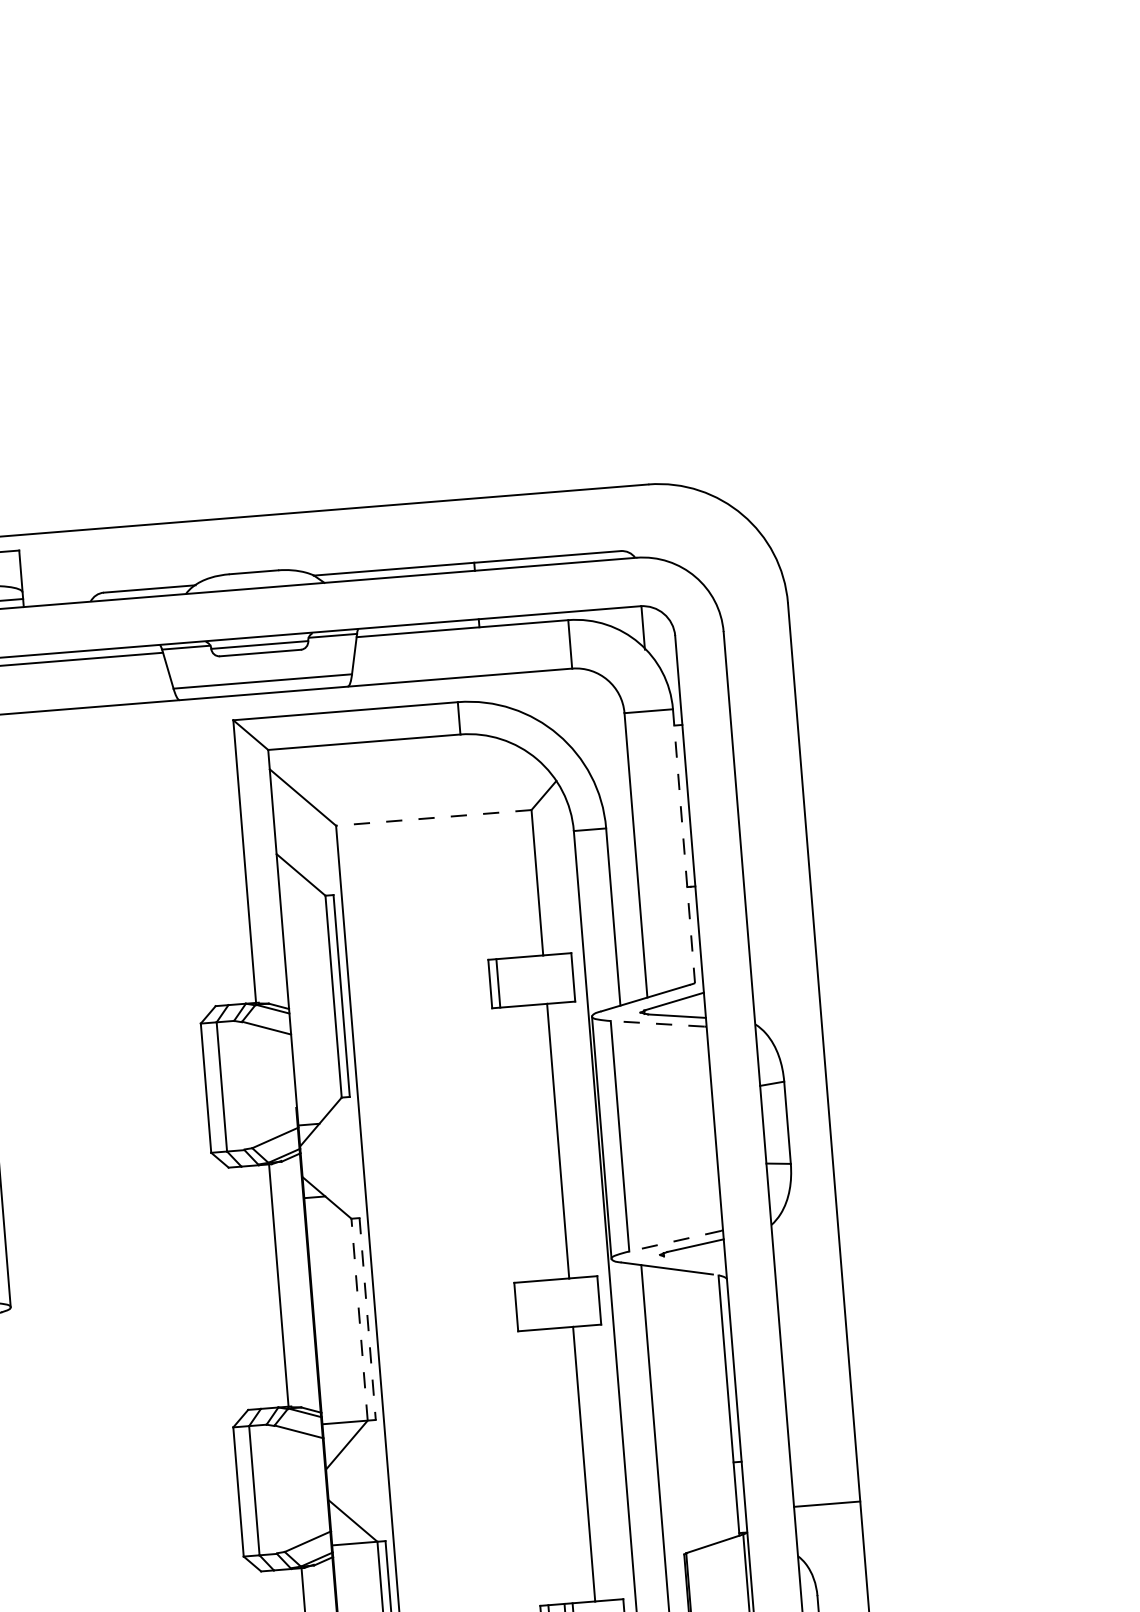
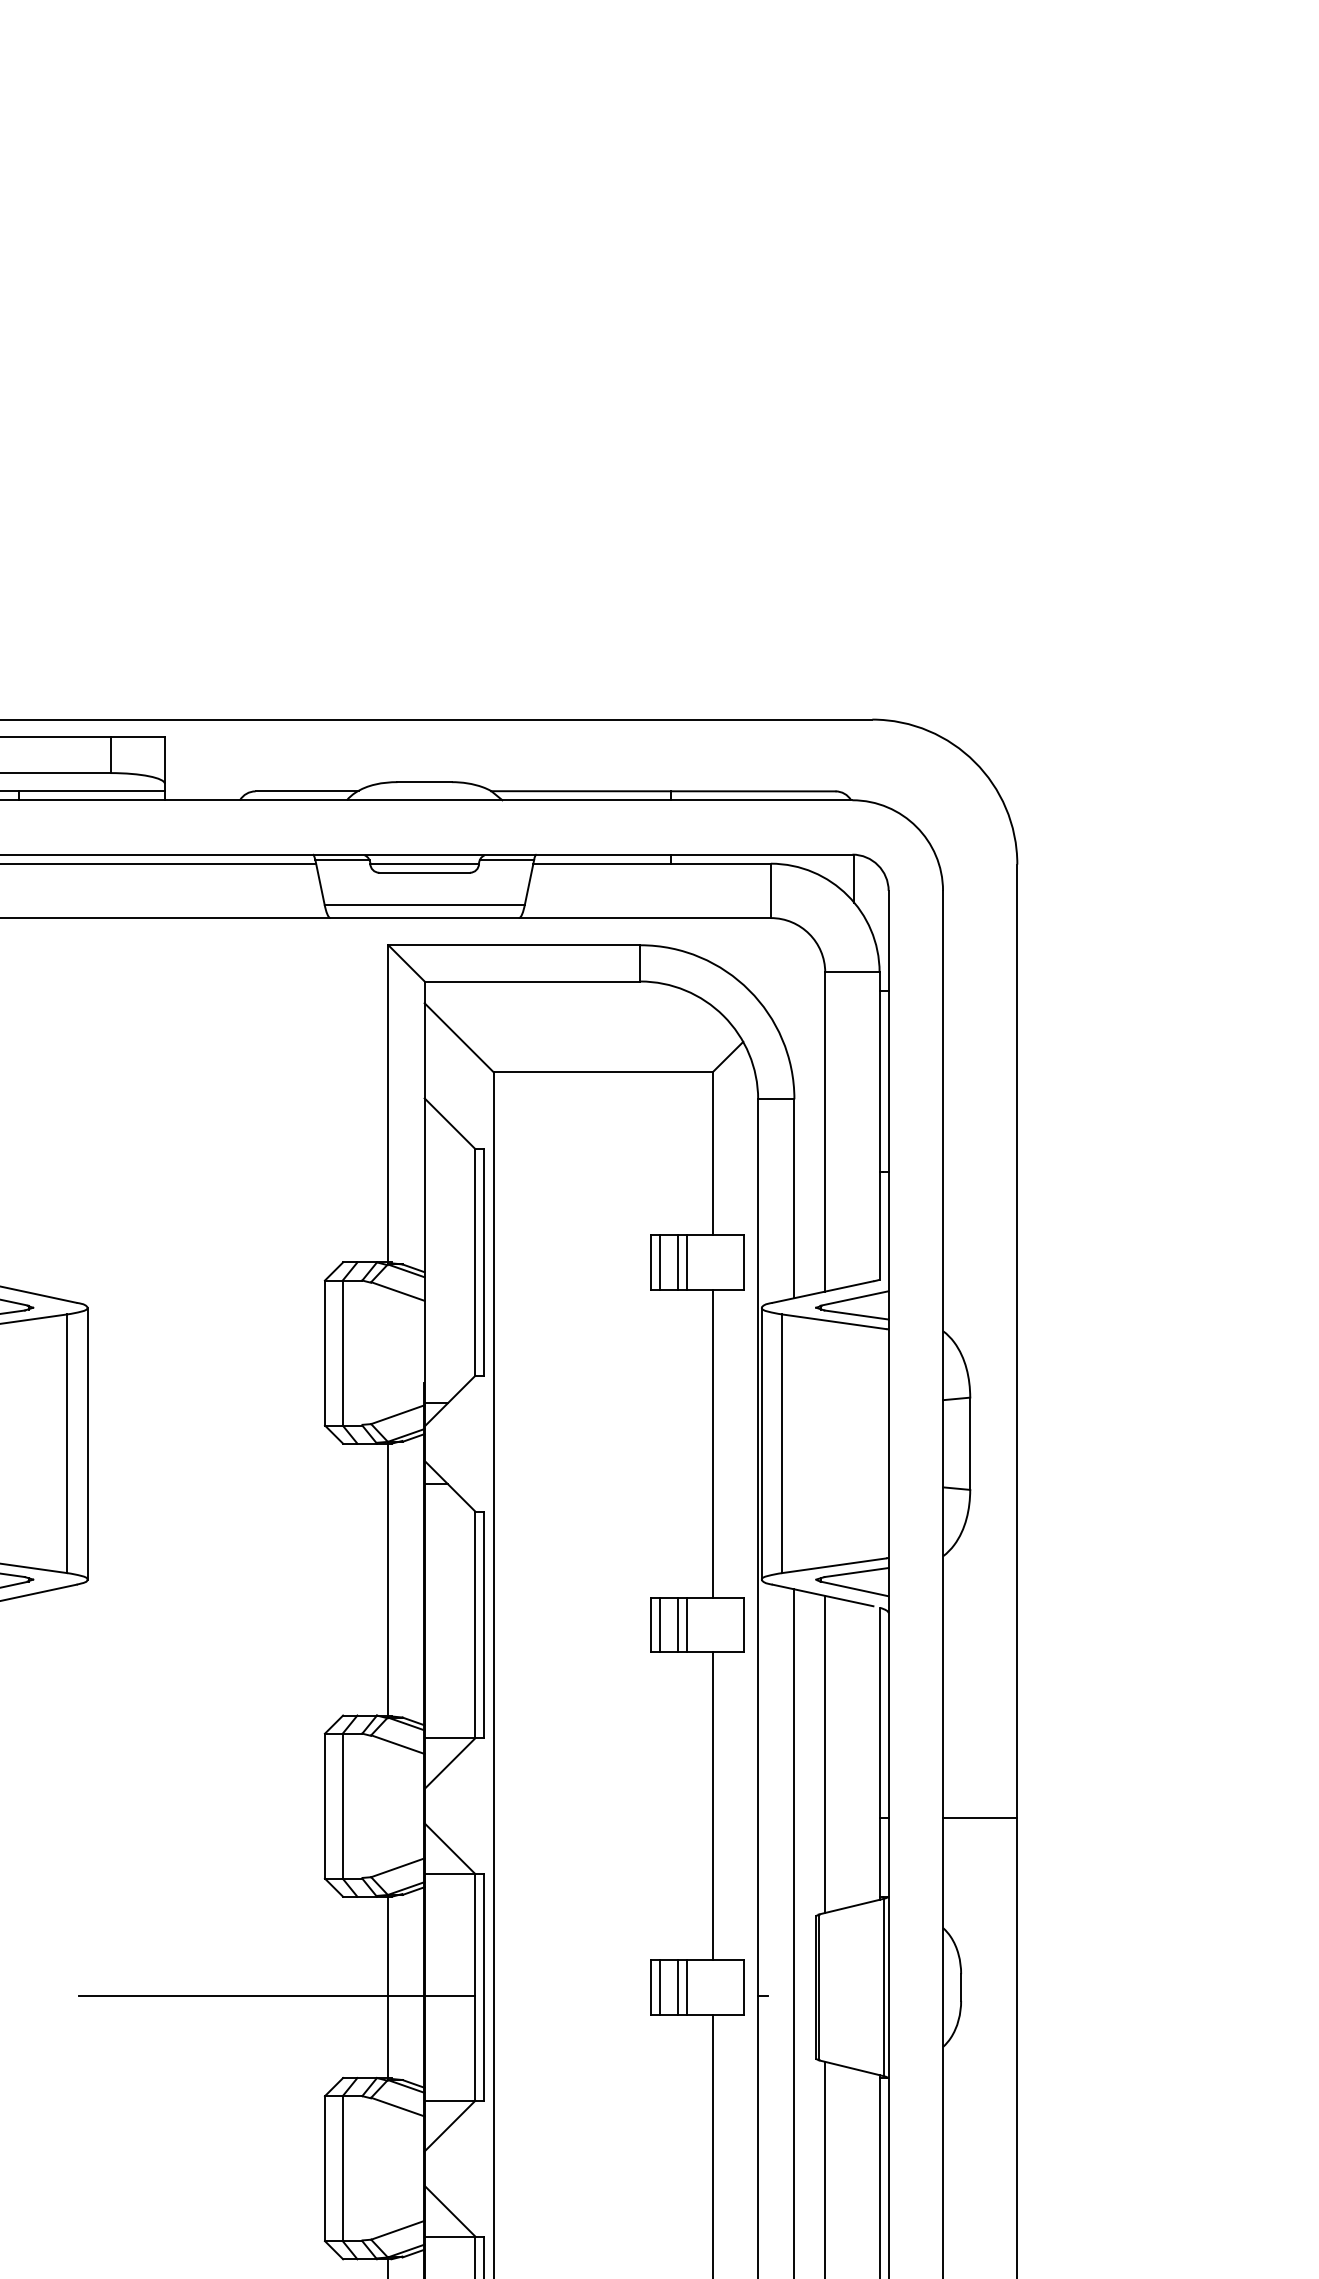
line: (434, 818) -> (603, 1072), dashed -> solid
line: (683, 846) -> (879, 1126), dashed -> solid
line: (522, 981) -> (687, 1262), added
line: (514, 982) -> (678, 1262), added
line: (657, 1023) -> (834, 1321), dashed -> solid
line: (675, 1240) -> (834, 1565), dashed -> solid
line: (694, 1260) -> (854, 1588), added
line: (540, 1304) -> (678, 1624), added
line: (548, 1304) -> (687, 1624), added
line: (524, 1306) -> (660, 1624), added
line: (359, 1319) -> (475, 1624), dashed -> solid
line: (367, 1319) -> (484, 1625), dashed -> solid
line: (680, 1410) -> (825, 1754), added
line: (827, 1504) -> (980, 1817), moved

